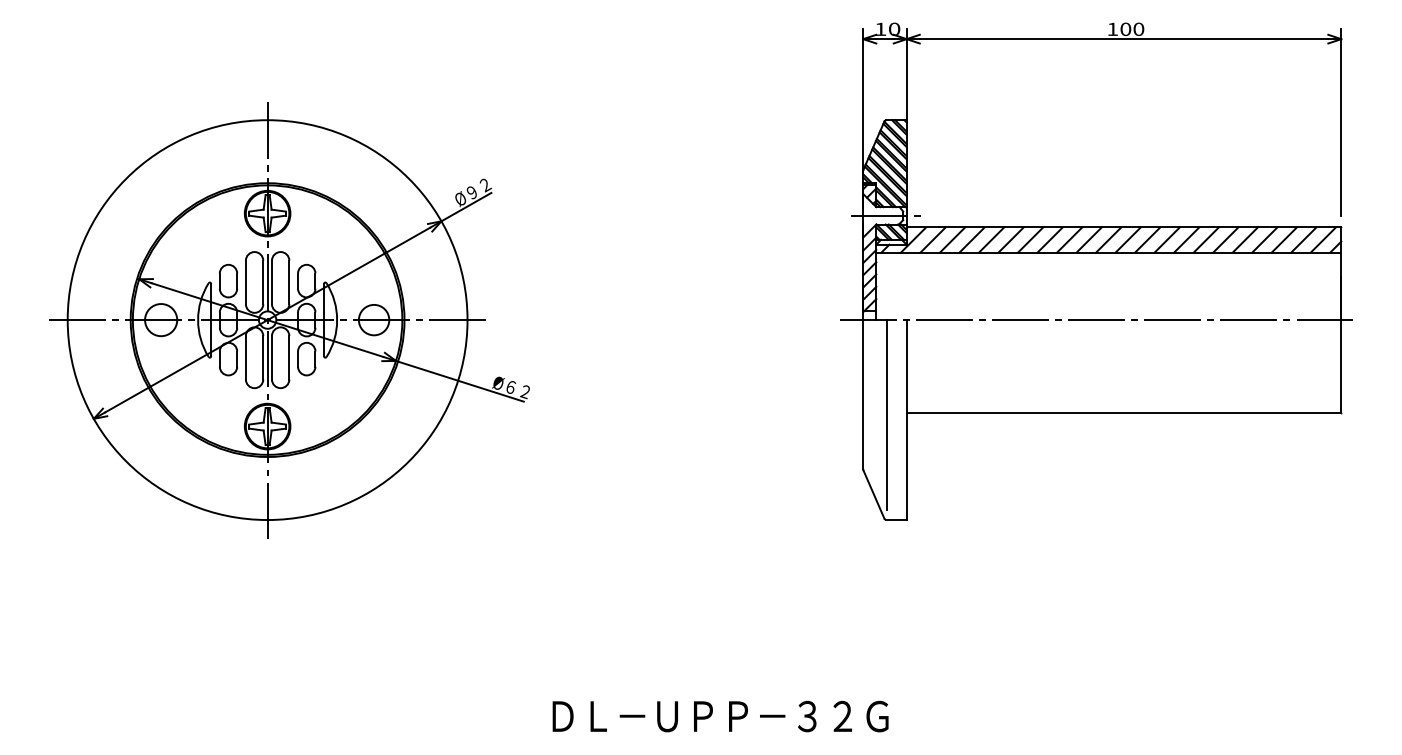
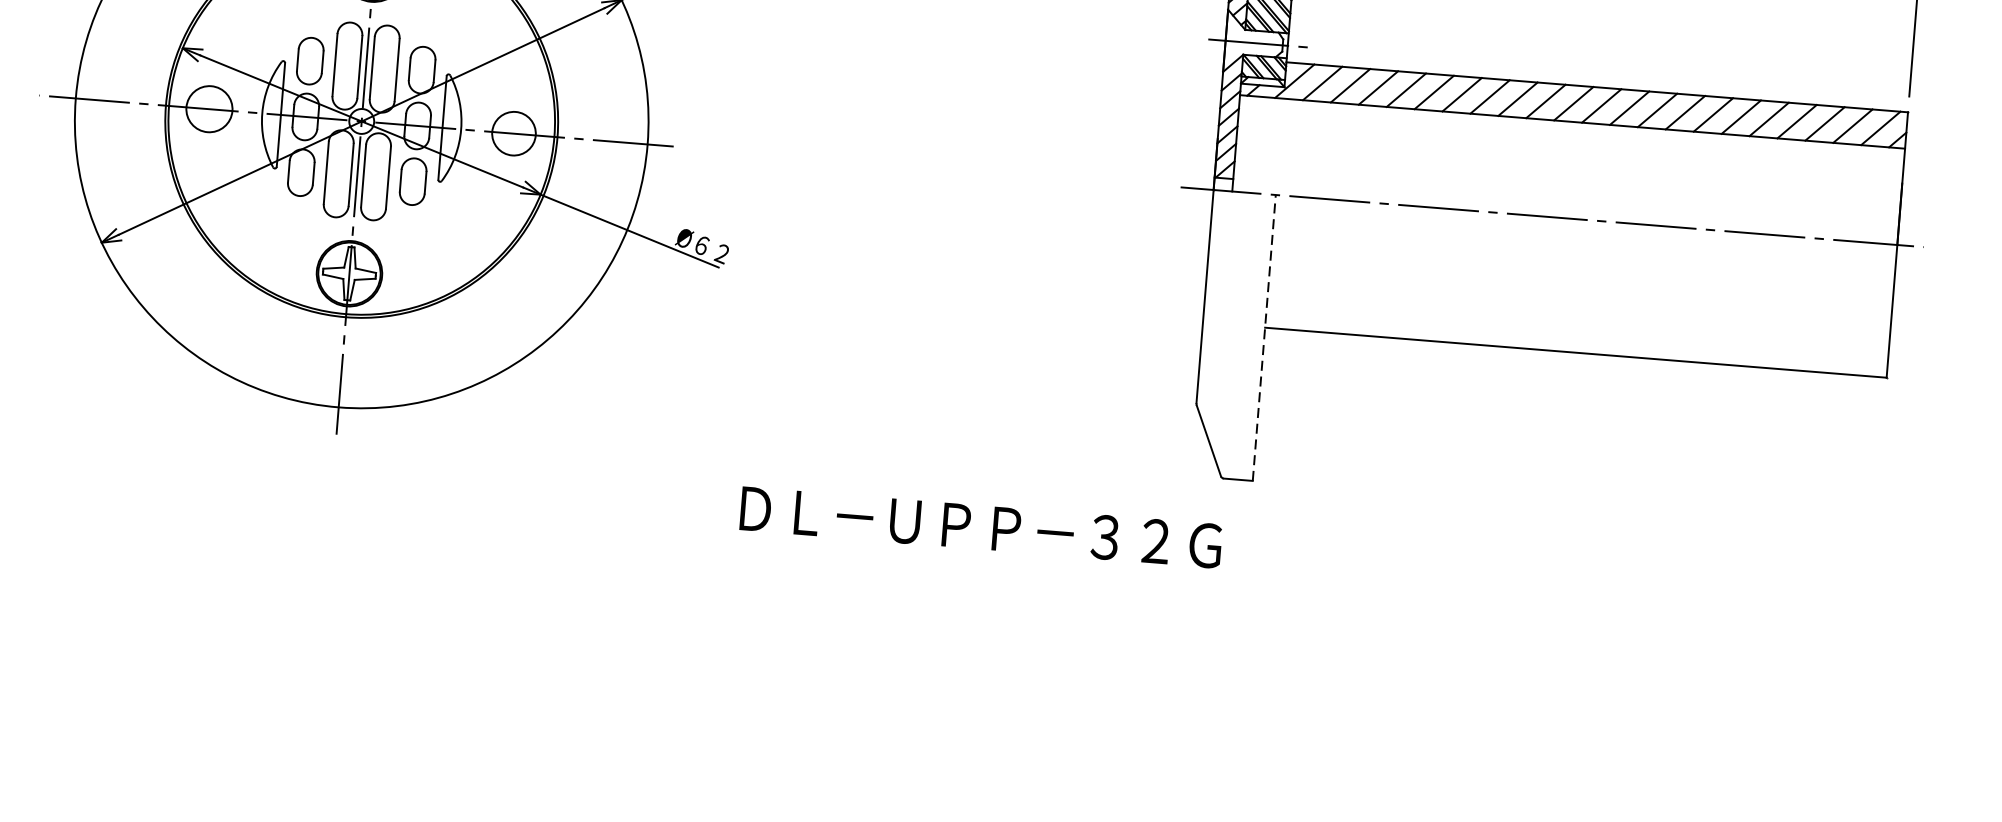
line: (887, 415) -> (1237, 329), removed
line: (906, 420) -> (1263, 338), solid -> dashed
text: (720, 716) -> (980, 527), moved

